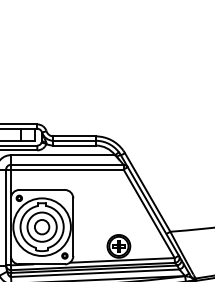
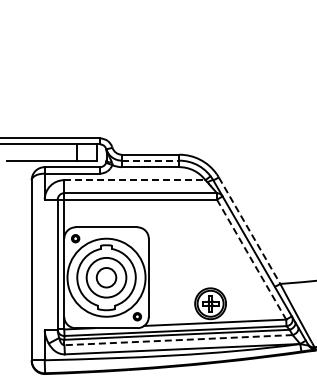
line: (74, 140) -> (150, 160), solid -> dashed
line: (62, 155) -> (134, 180), solid -> dashed
line: (147, 193) -> (249, 231), solid -> dashed
line: (149, 214) -> (251, 260), solid -> dashed
line: (95, 273) -> (178, 340), solid -> dashed

